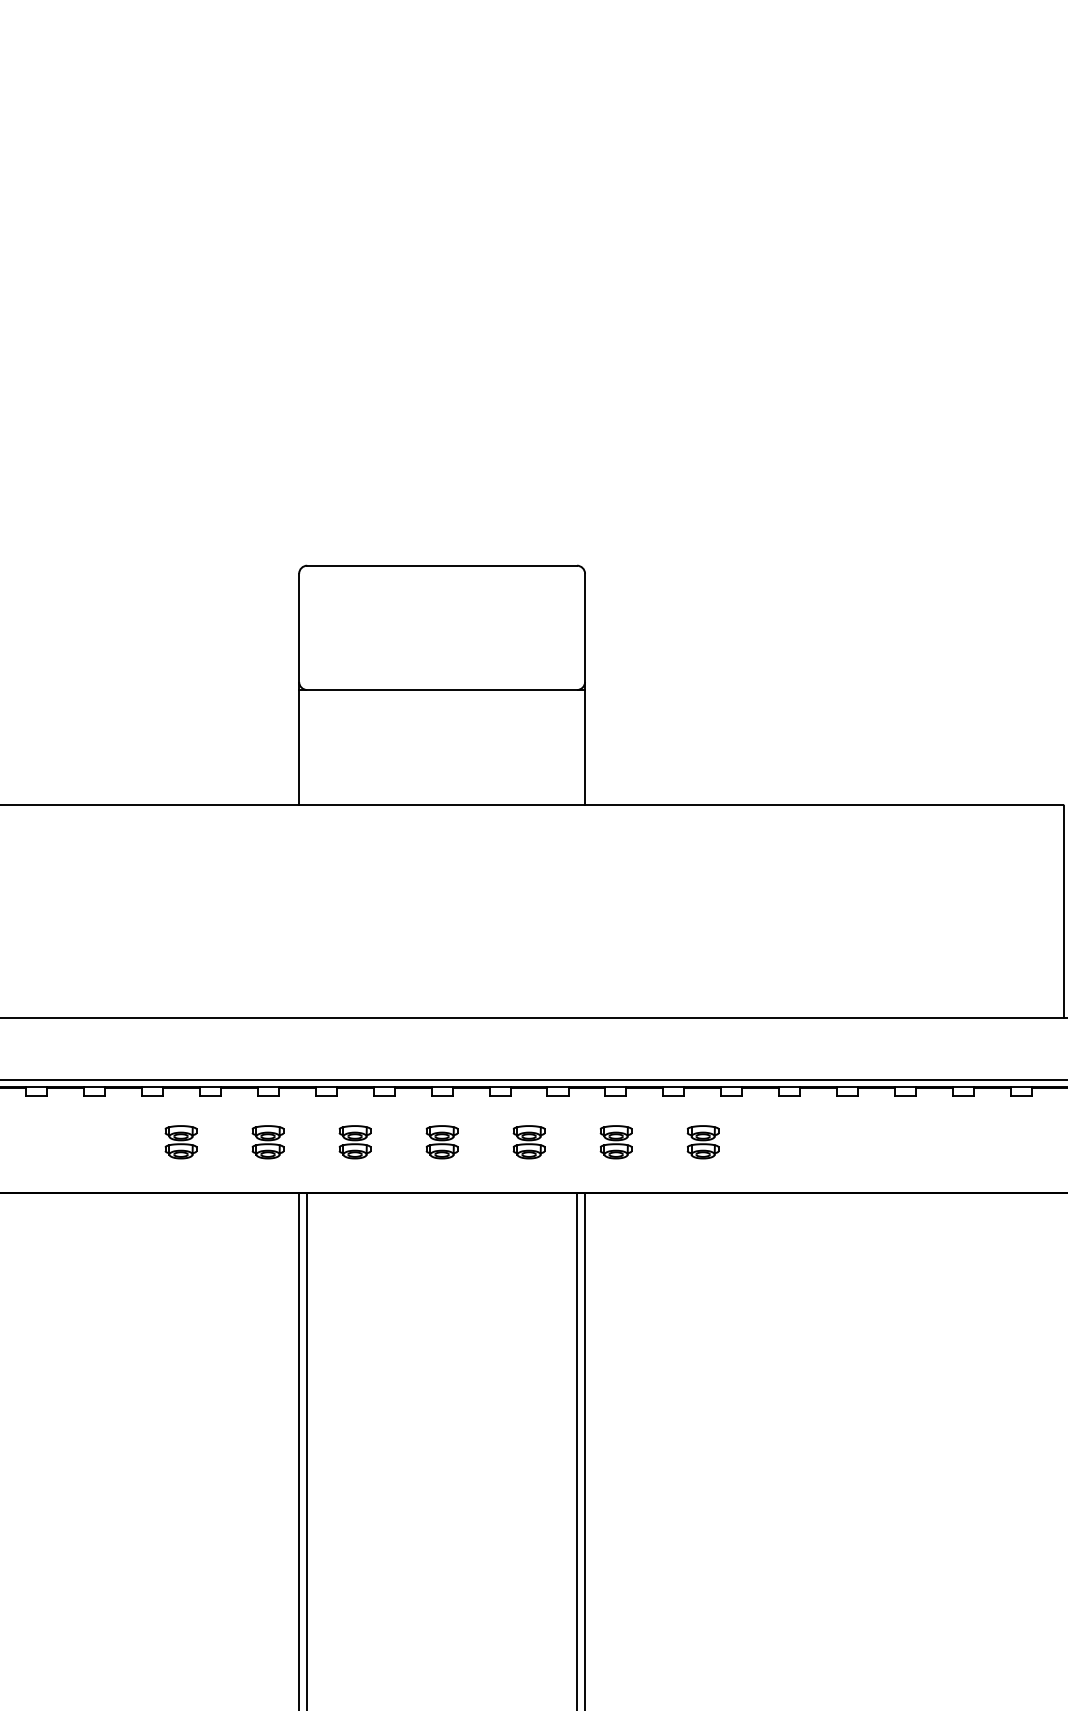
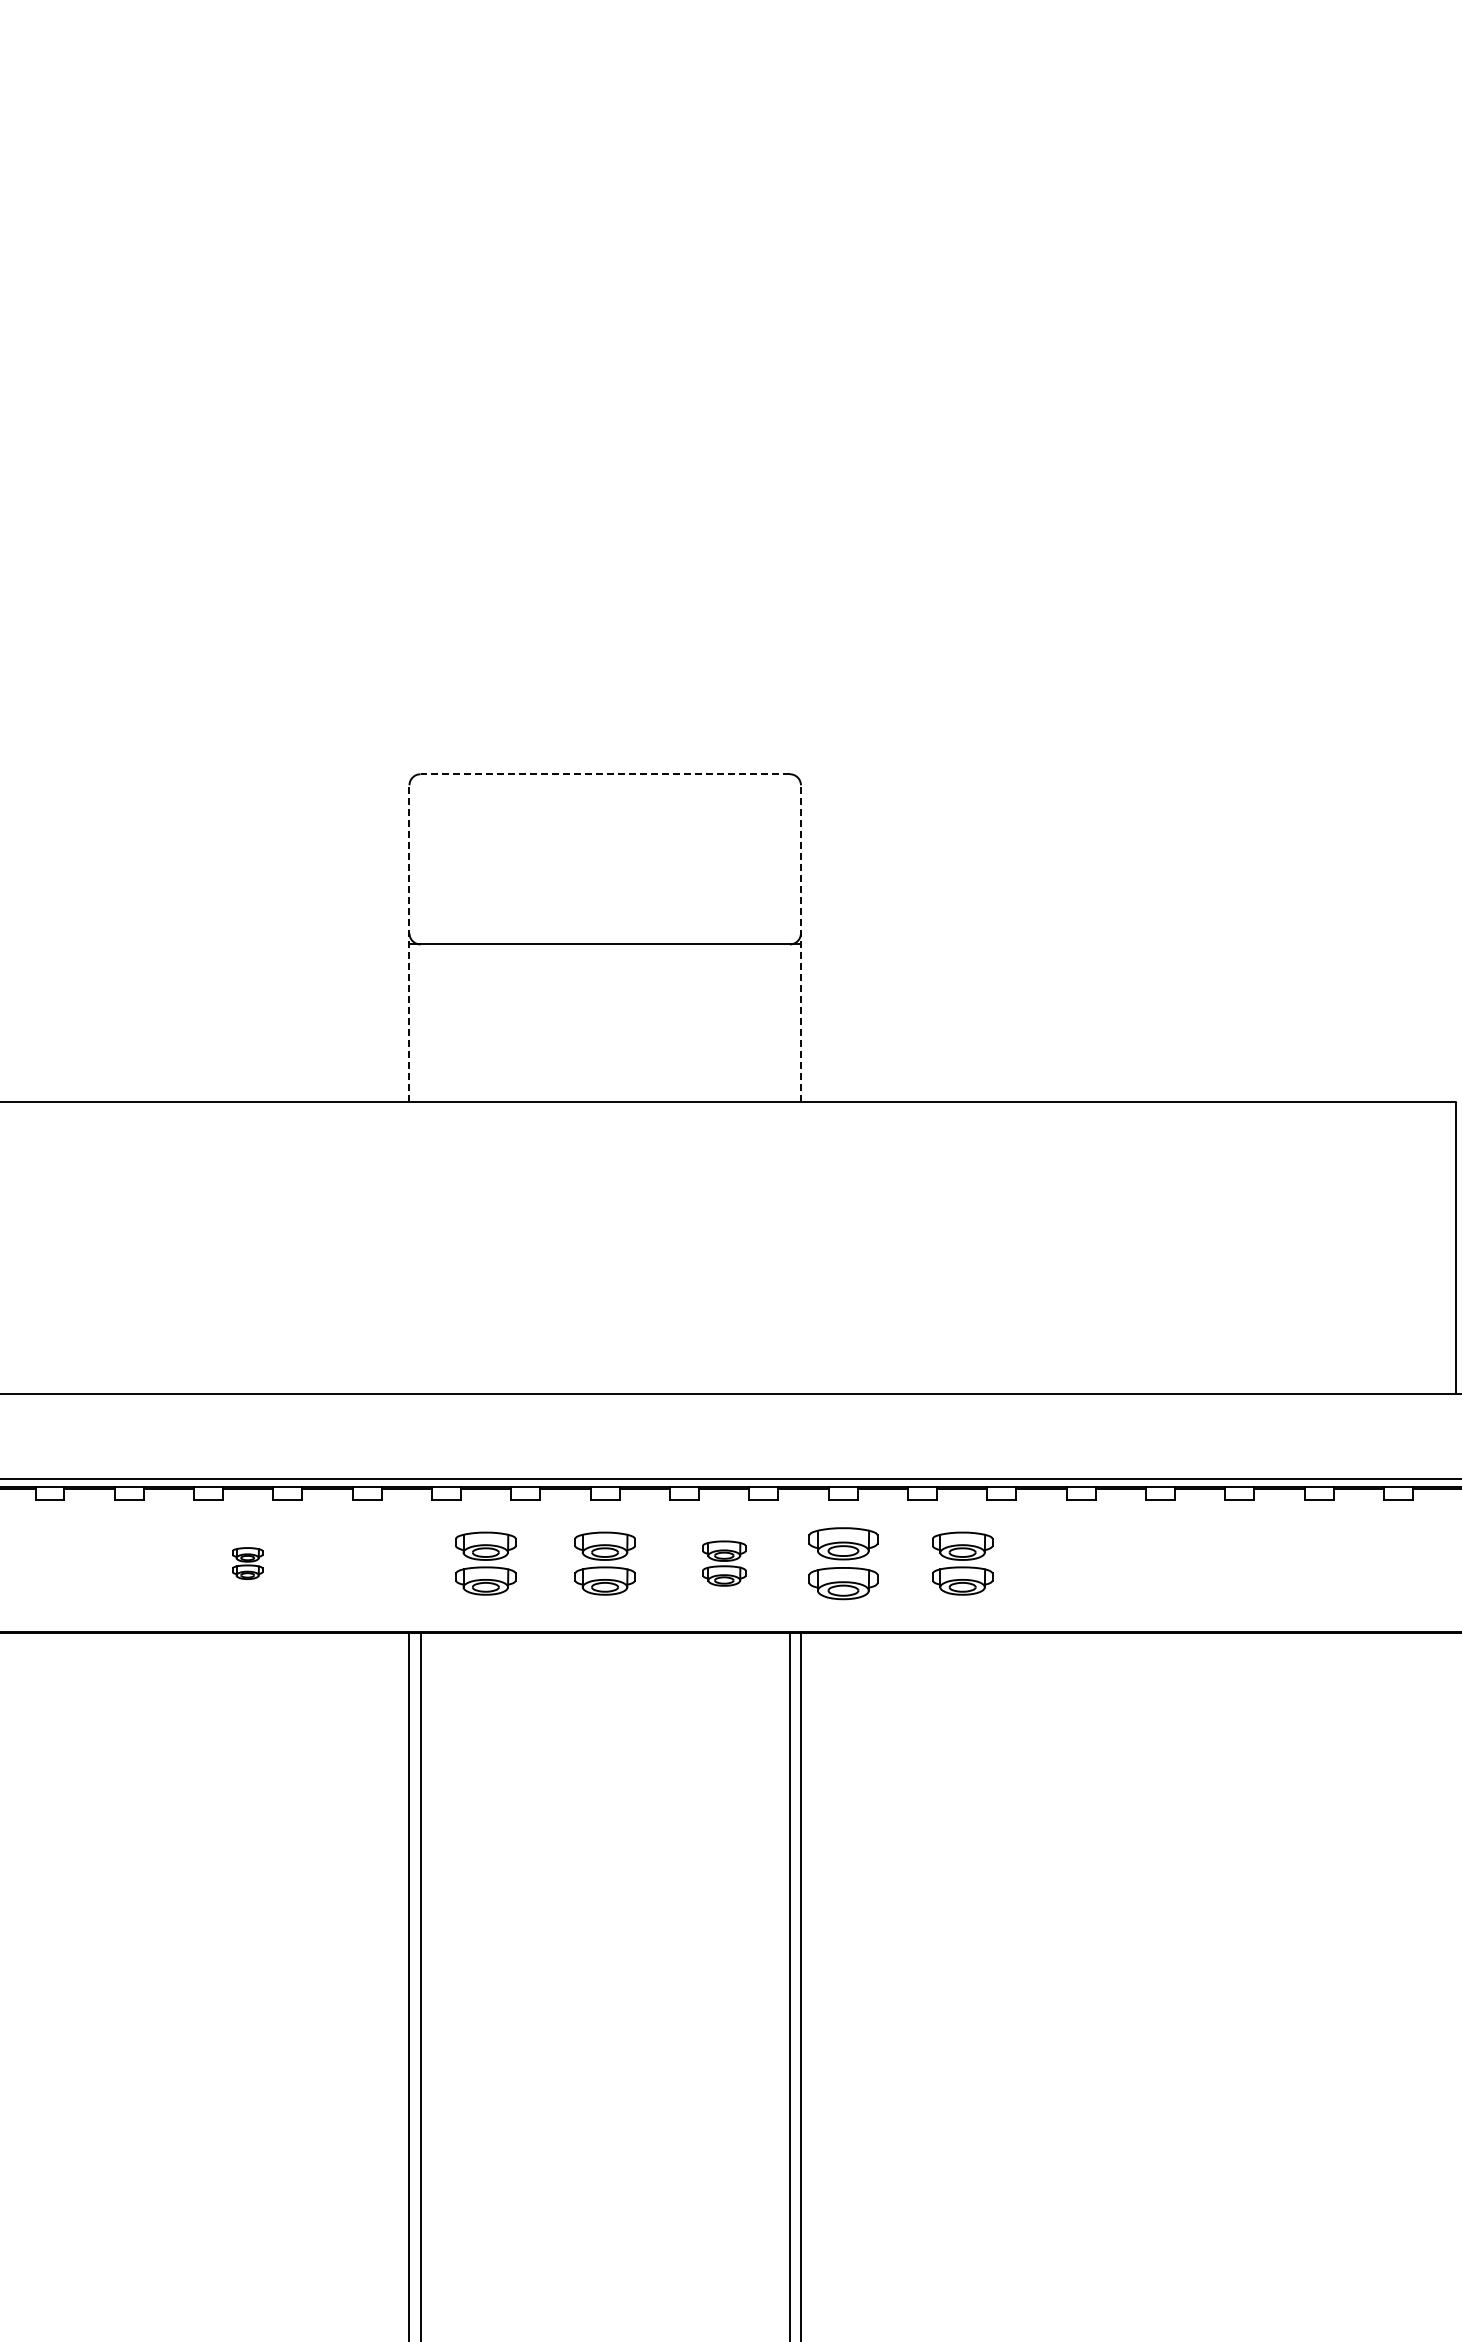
line: (442, 565) -> (605, 774), solid -> dashed
line: (299, 689) -> (409, 943), solid -> dashed
line: (584, 689) -> (800, 943), solid -> dashed
part: (180, 1142) -> (247, 1563), size x0.7
part: (267, 1142) -> (366, 1563), removed
part: (355, 1142) -> (486, 1563), size x1.4
part: (442, 1142) -> (605, 1563), size x1.4
part: (616, 1142) -> (843, 1563), size x1.6
part: (703, 1142) -> (962, 1563), size x1.4

